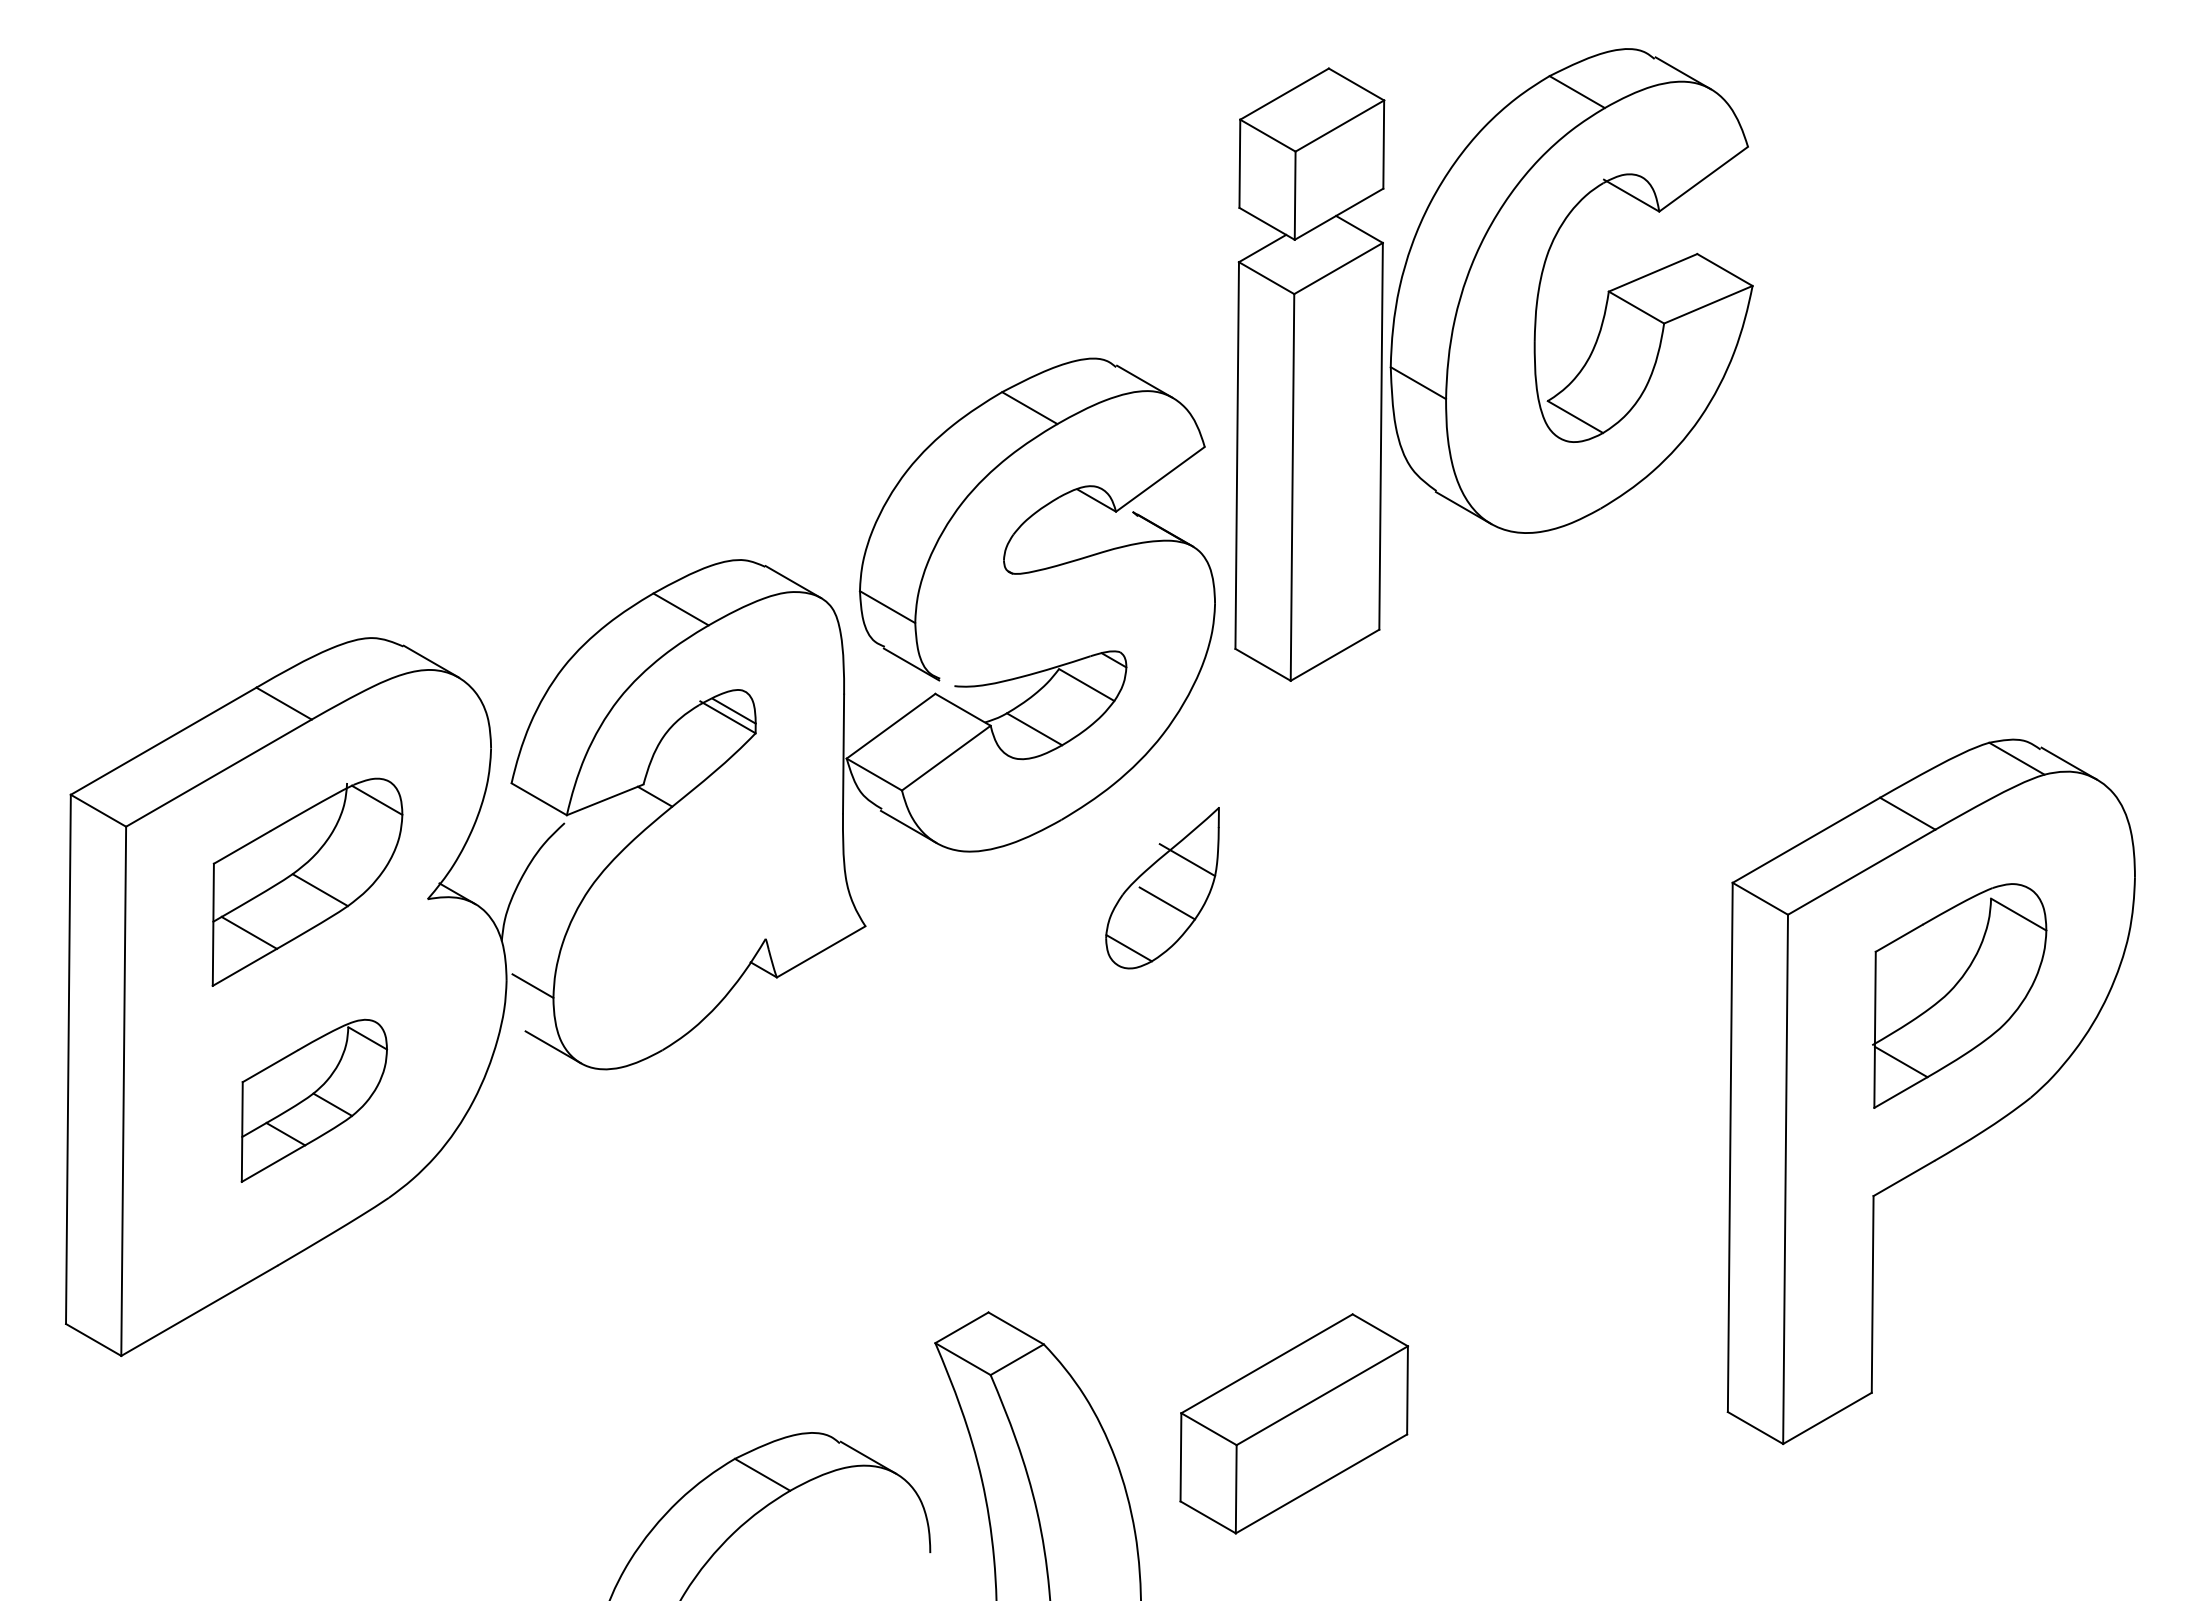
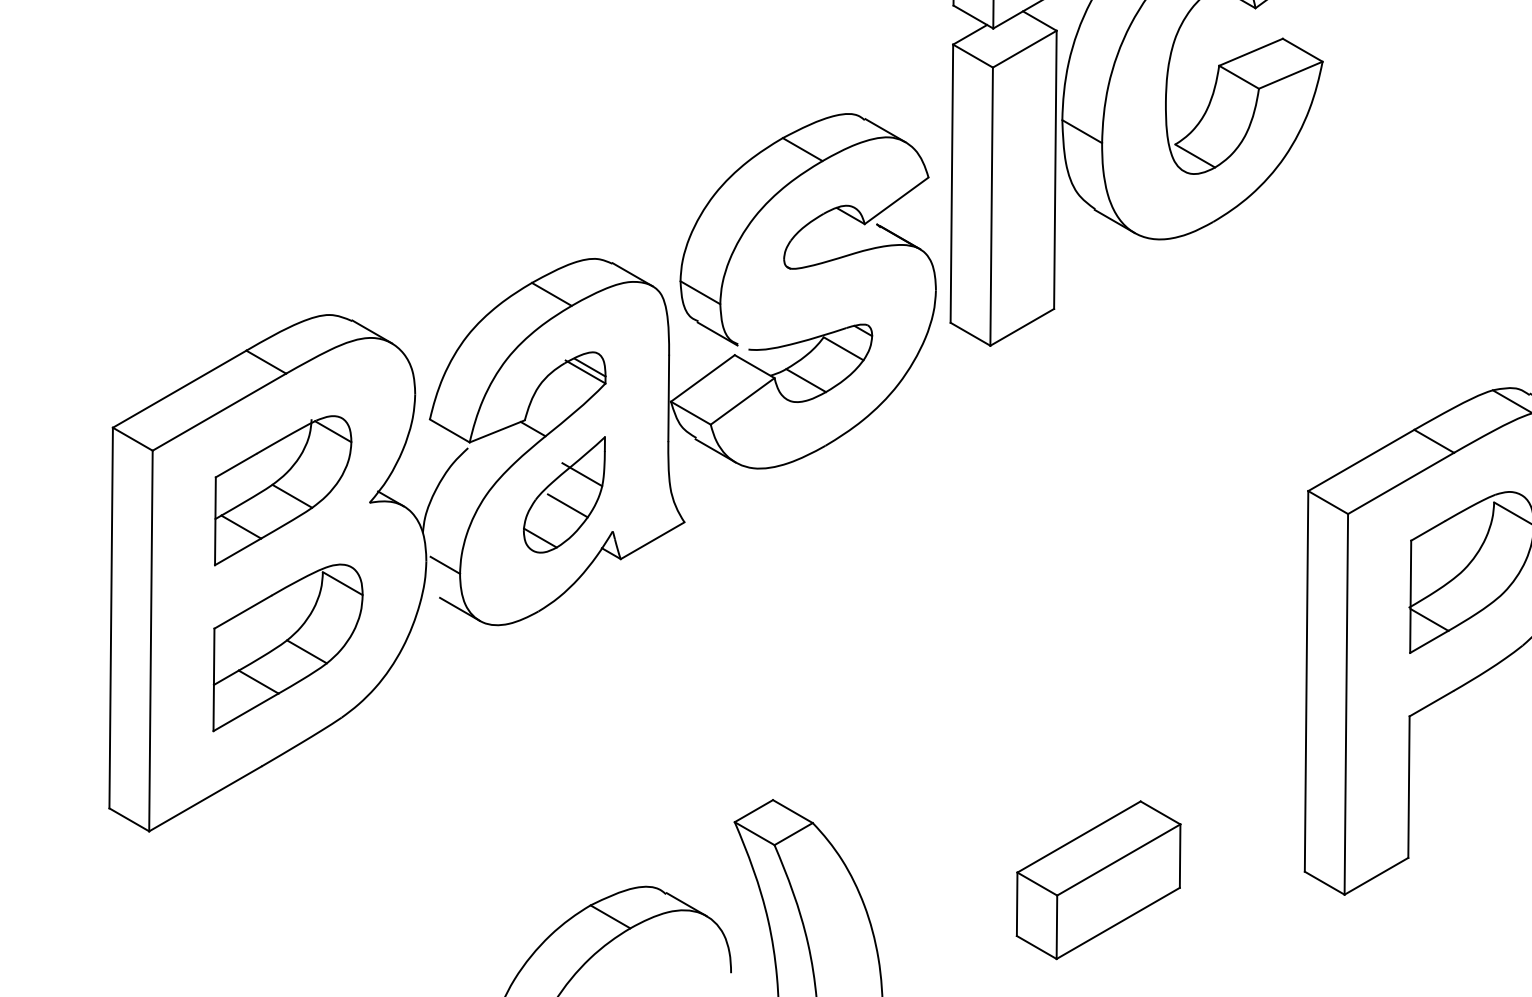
part: (1162, 888) -> (564, 495), moved
part: (314, 1100) -> (288, 647), size x1.43
part: (1293, 1423) -> (1098, 879), moved

